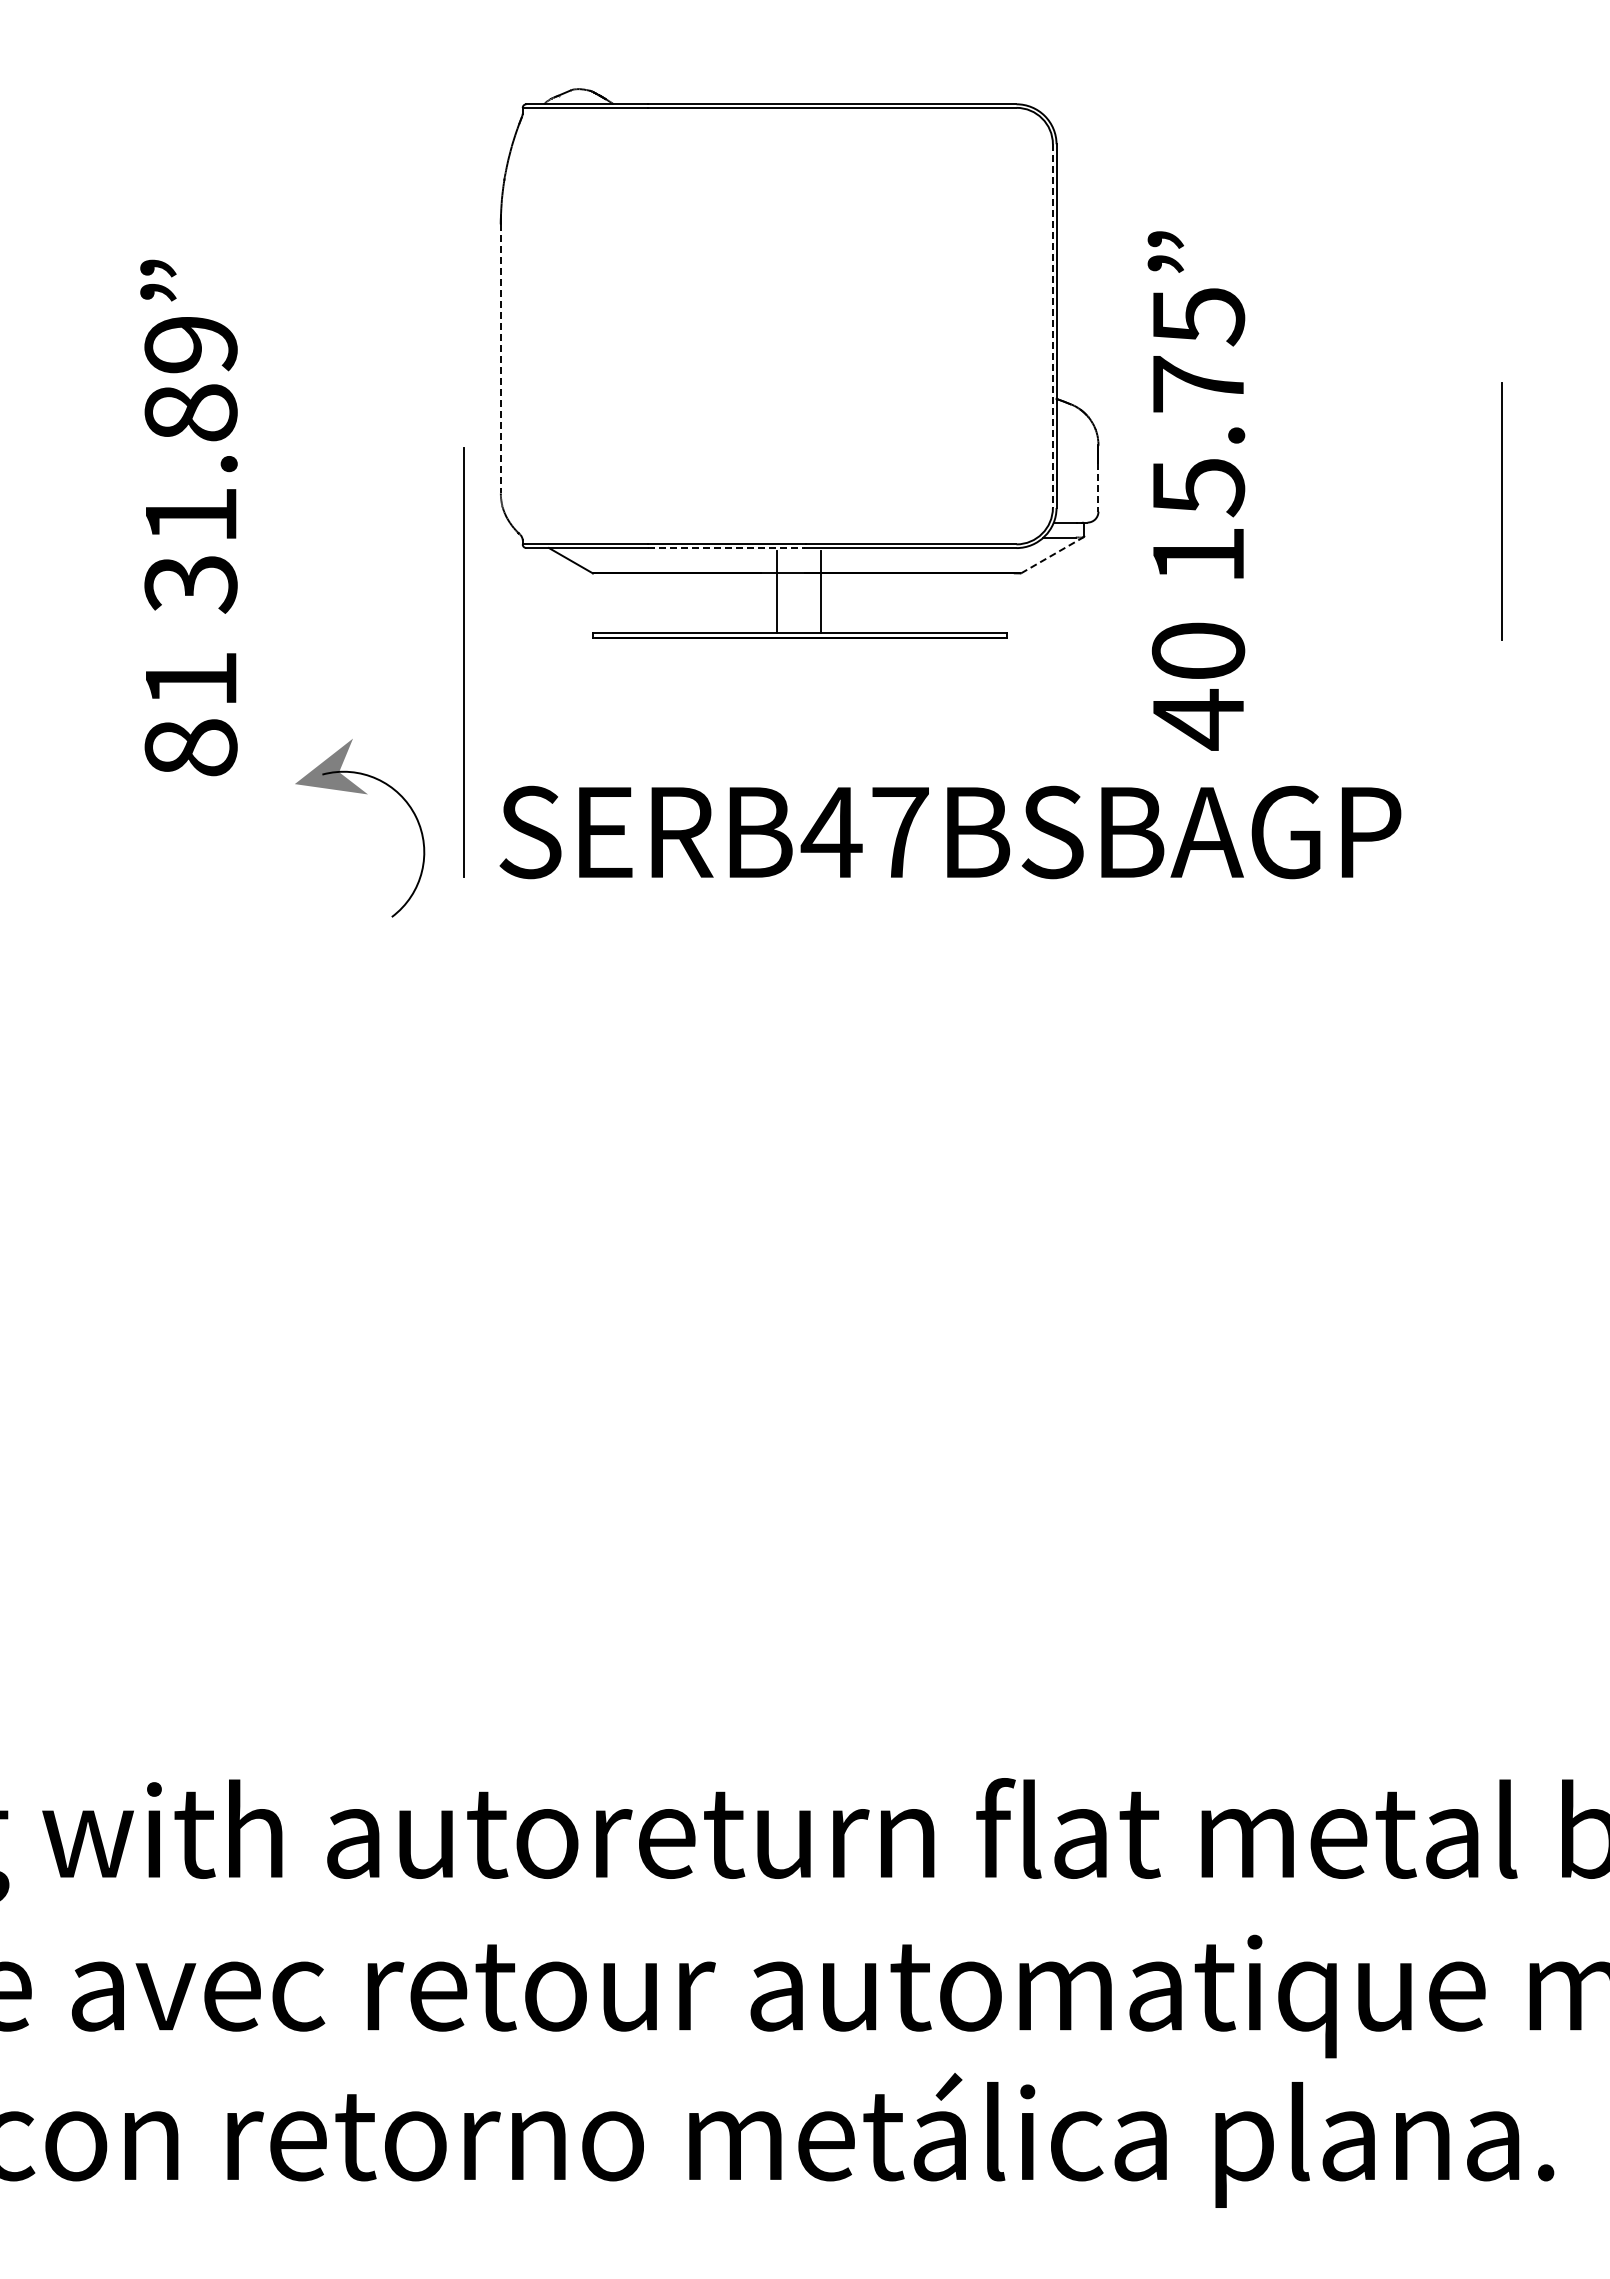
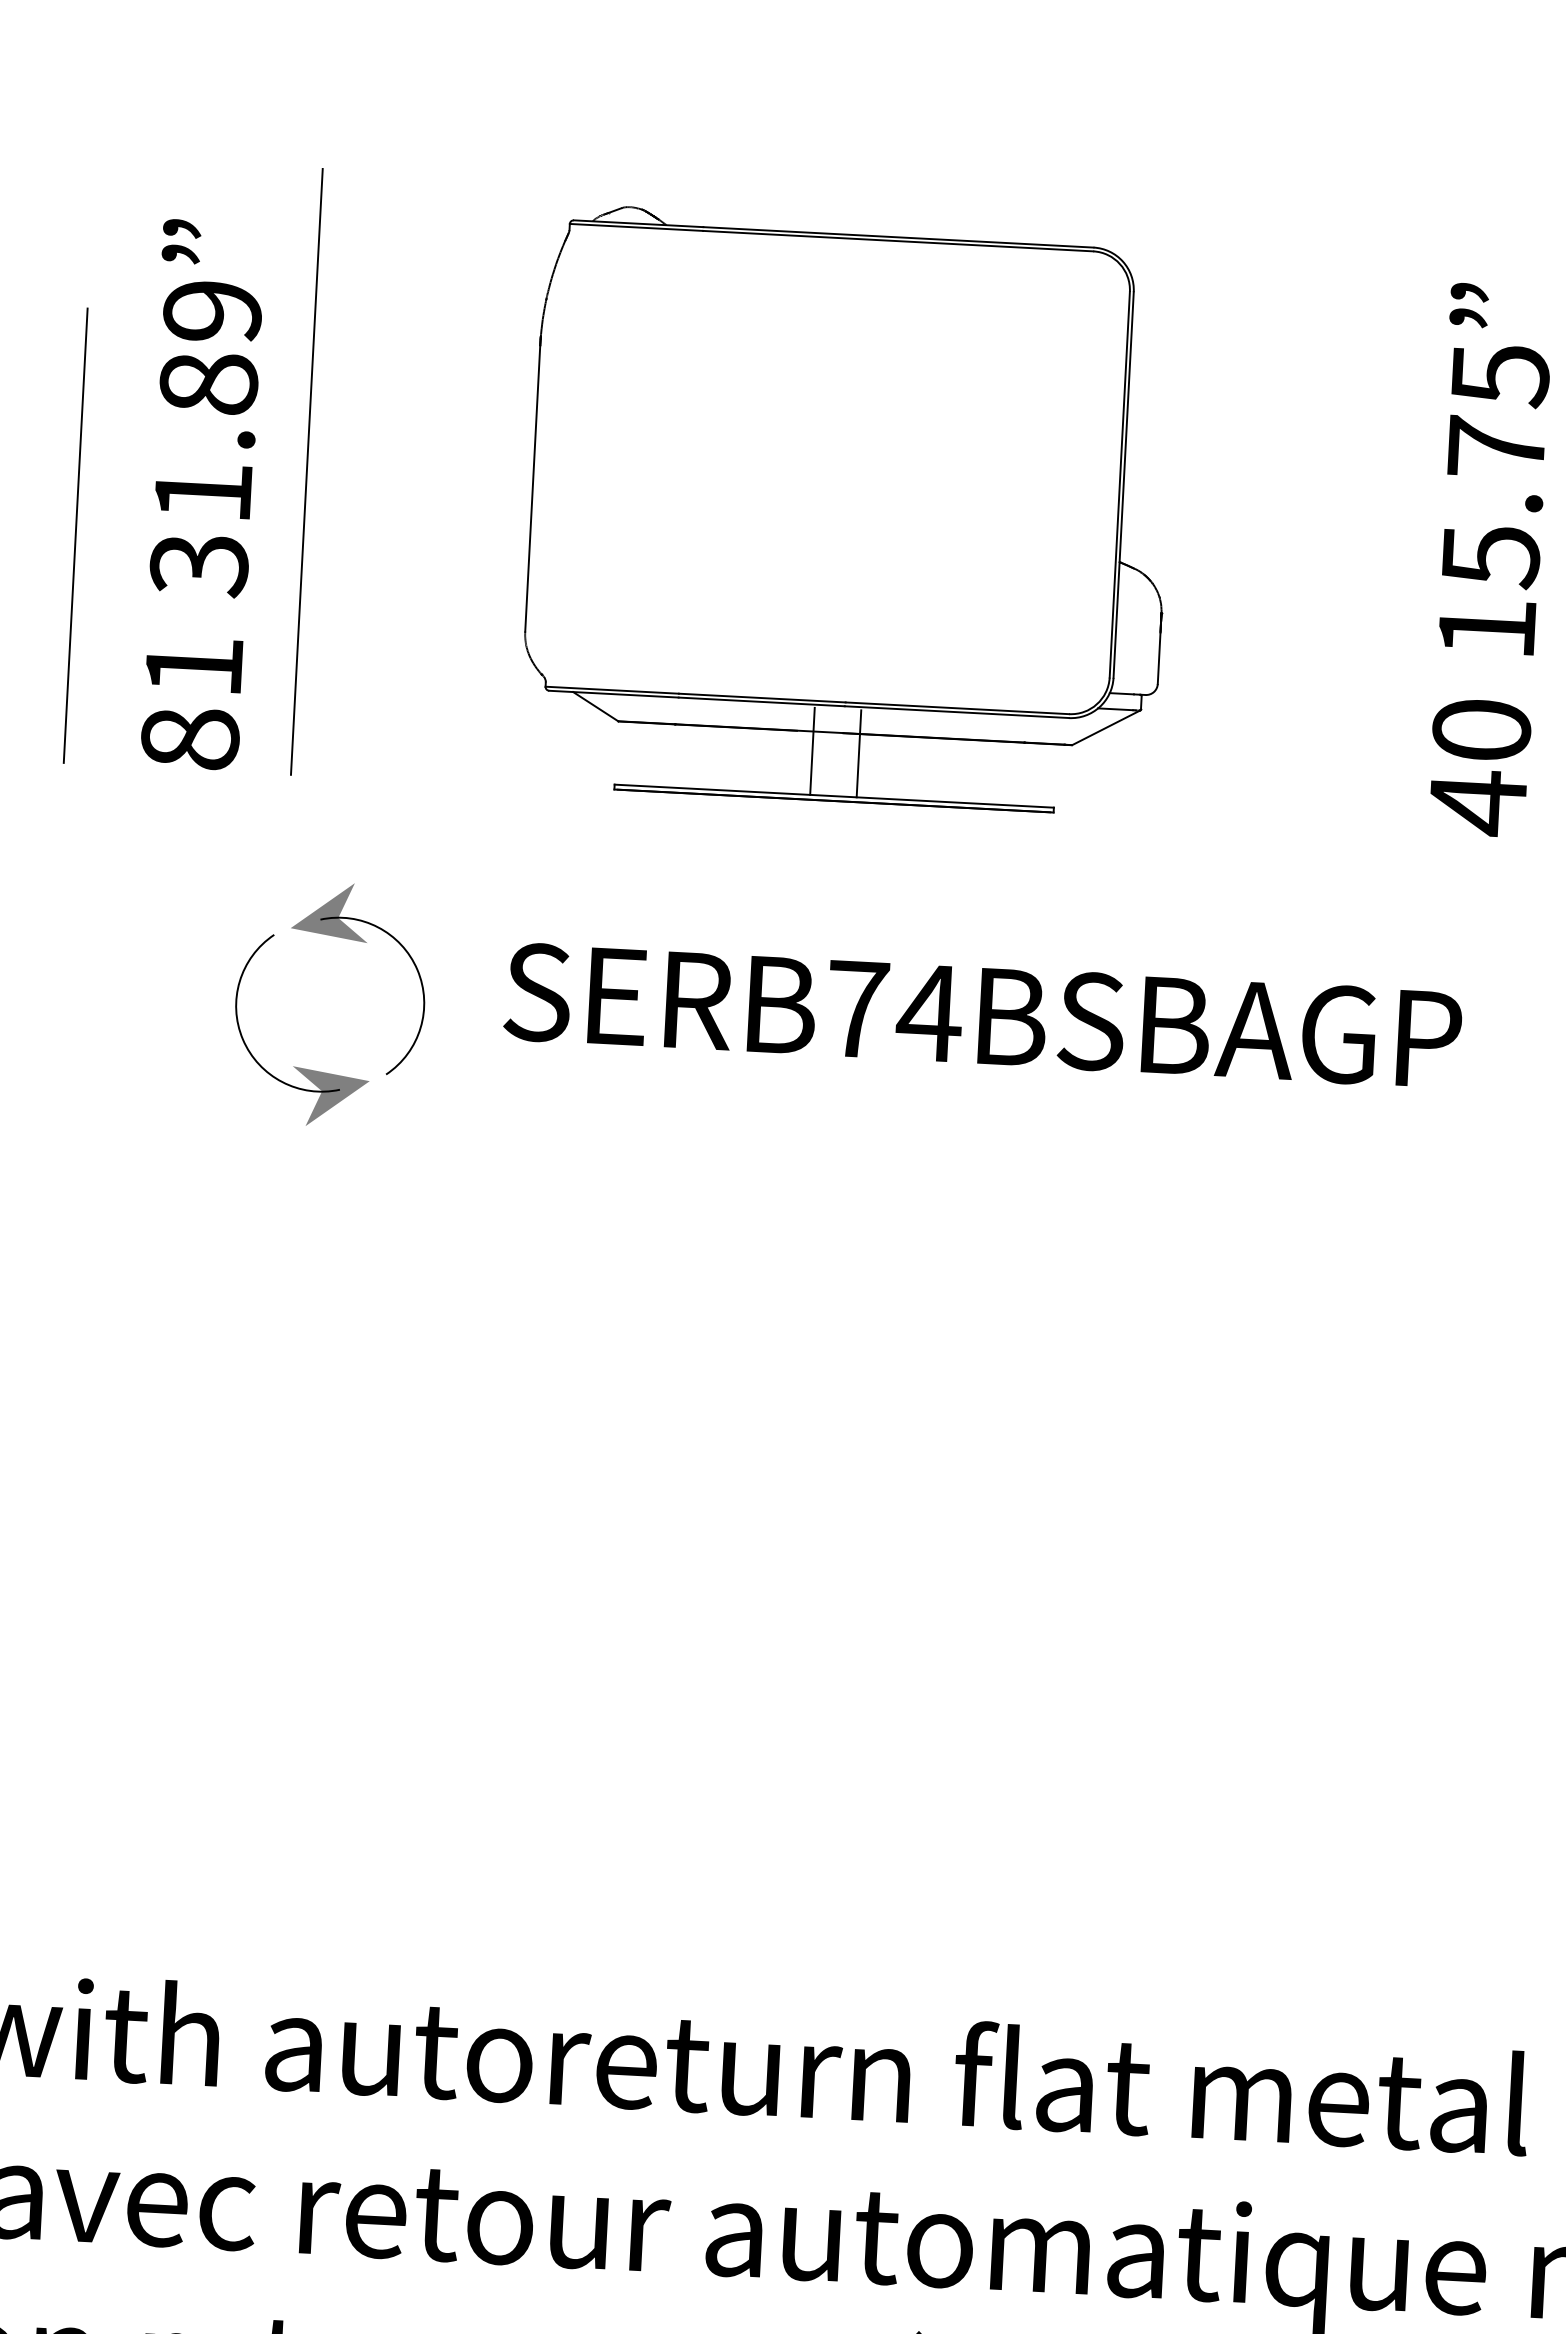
line: (1052, 326) -> (1119, 485), dashed -> solid
line: (287, 353) -> (306, 471), added
line: (500, 358) -> (532, 488), dashed -> solid
line: (1098, 487) -> (1159, 658), dashed -> solid
text: (1196, 490) -> (1488, 559), moved
text: (188, 517) -> (200, 494), moved
line: (727, 548) -> (762, 702), dashed -> solid
line: (1052, 555) -> (1106, 727), dashed -> solid
line: (463, 662) -> (74, 535), moved
text: (865, 832) -> (892, 1011), SERB47BSBAGP -> SERB74BSBAGP
part: (309, 914) -> (298, 1067), added

